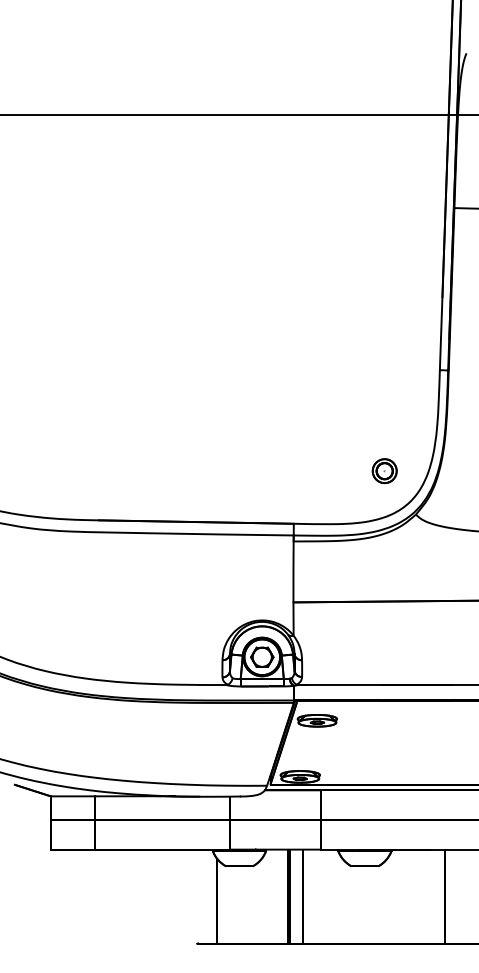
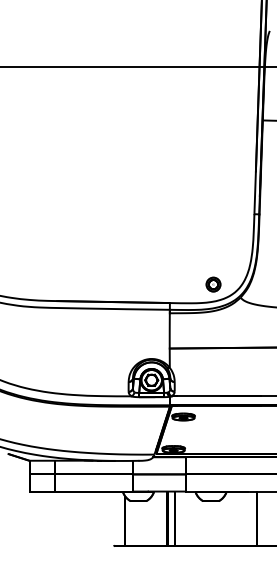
part: (384, 470) -> (213, 284), moved

